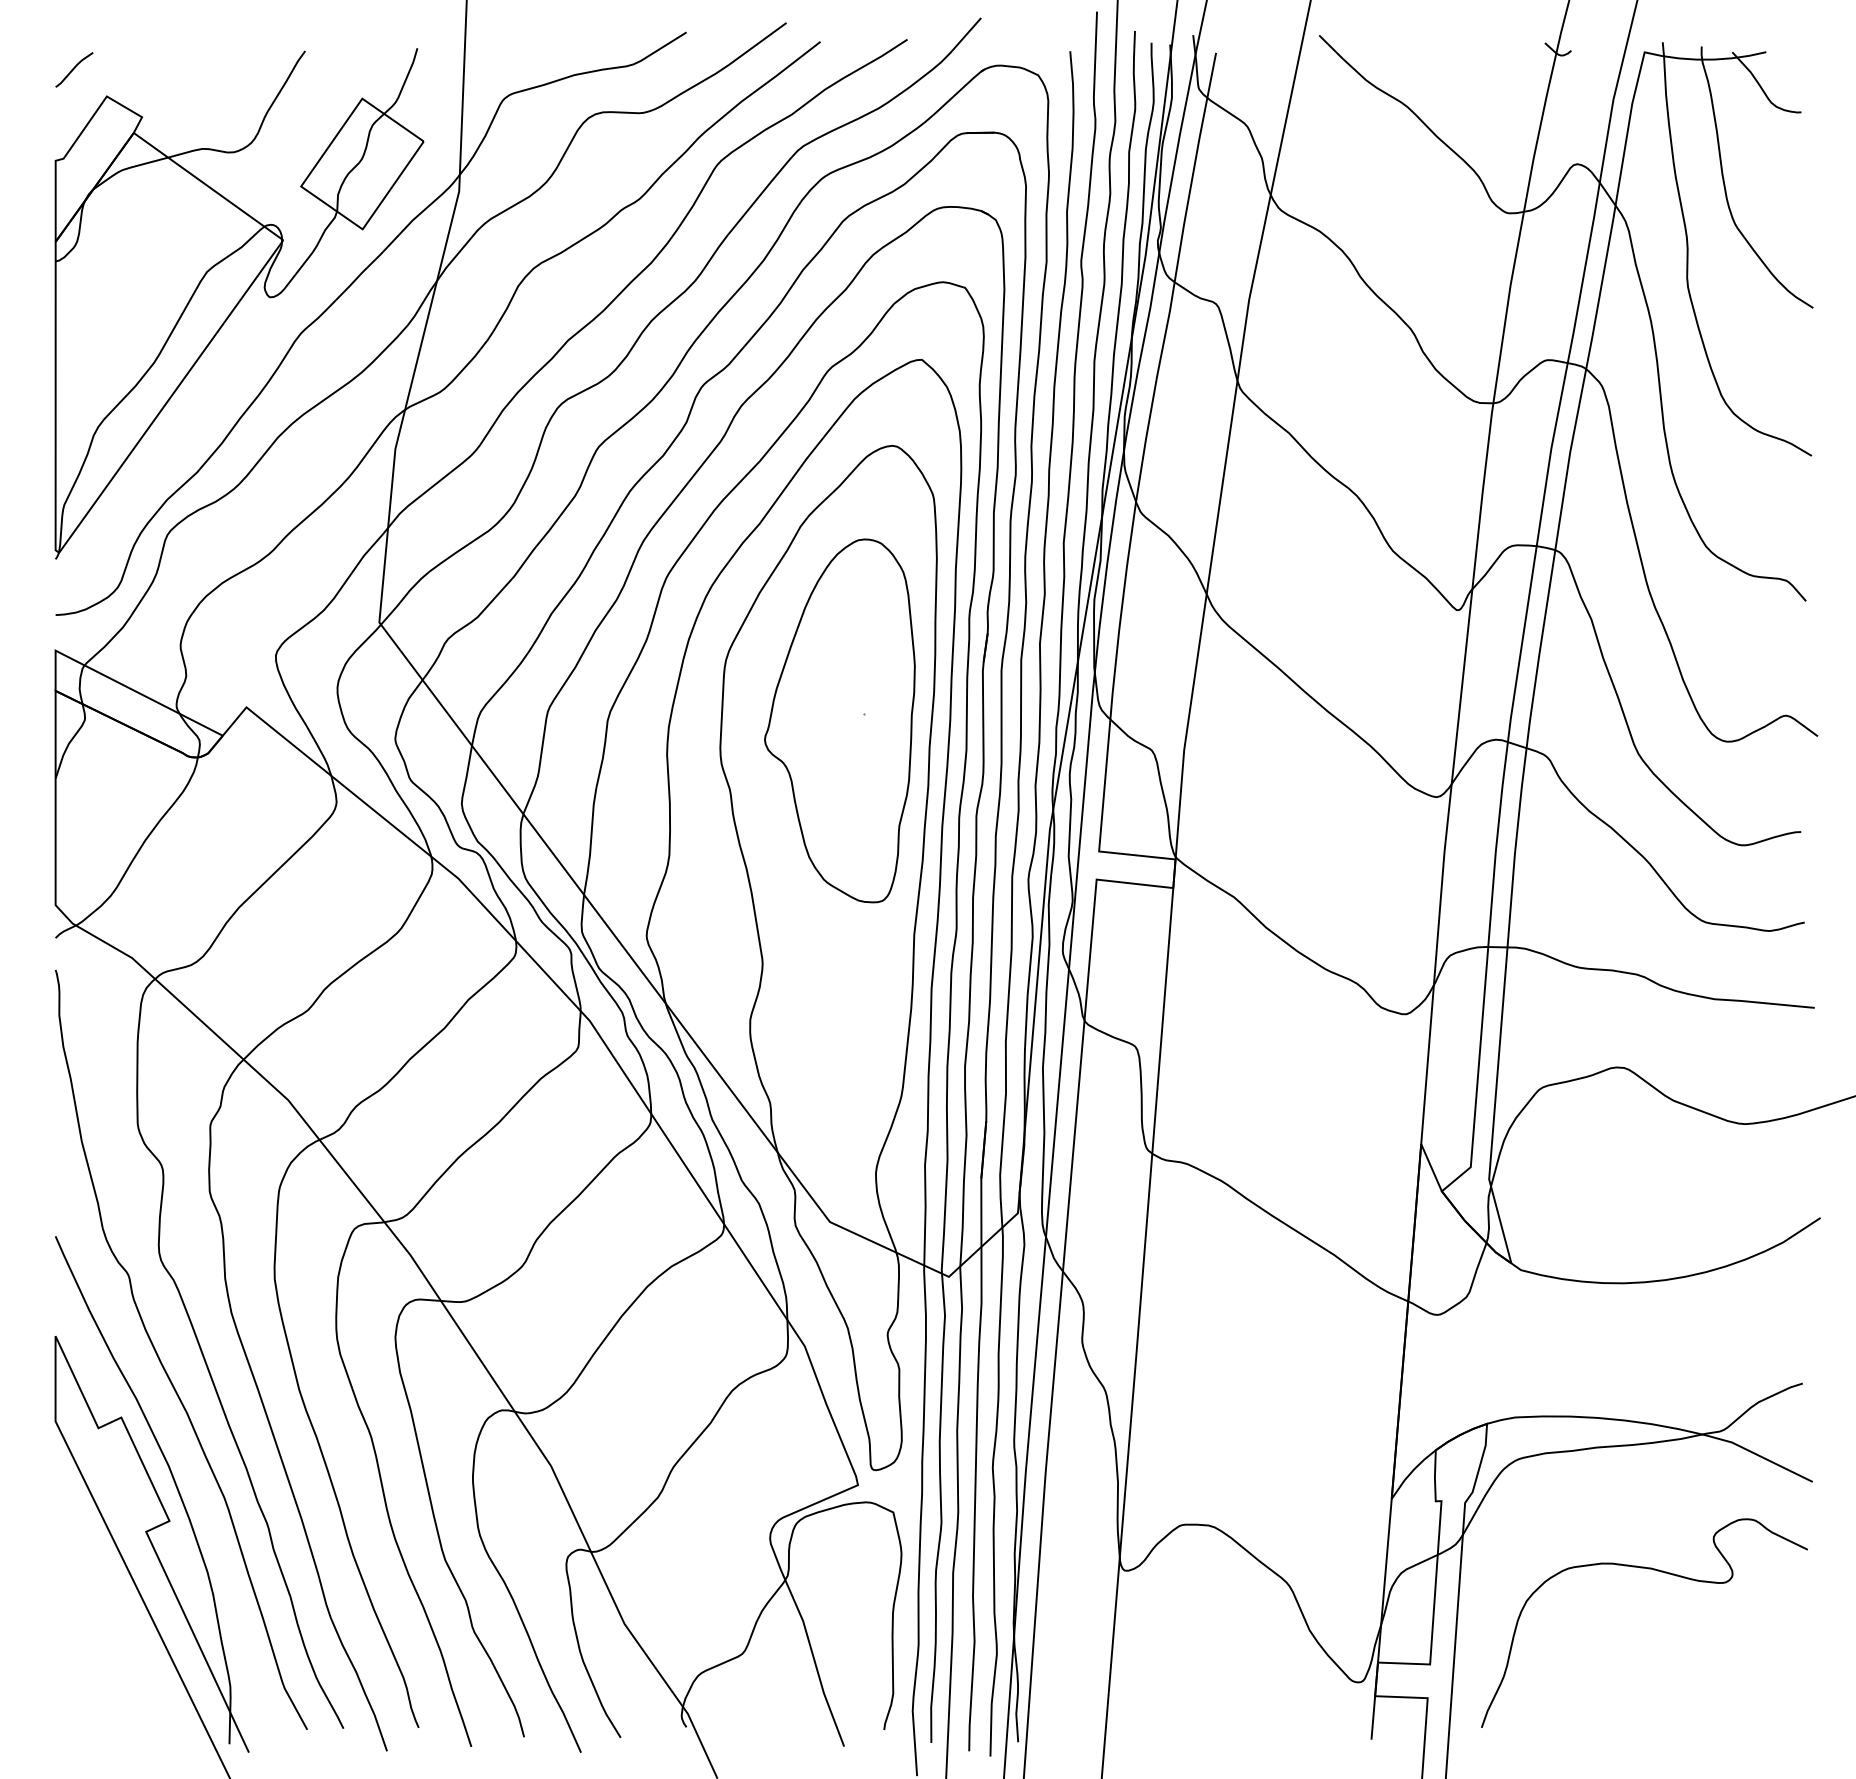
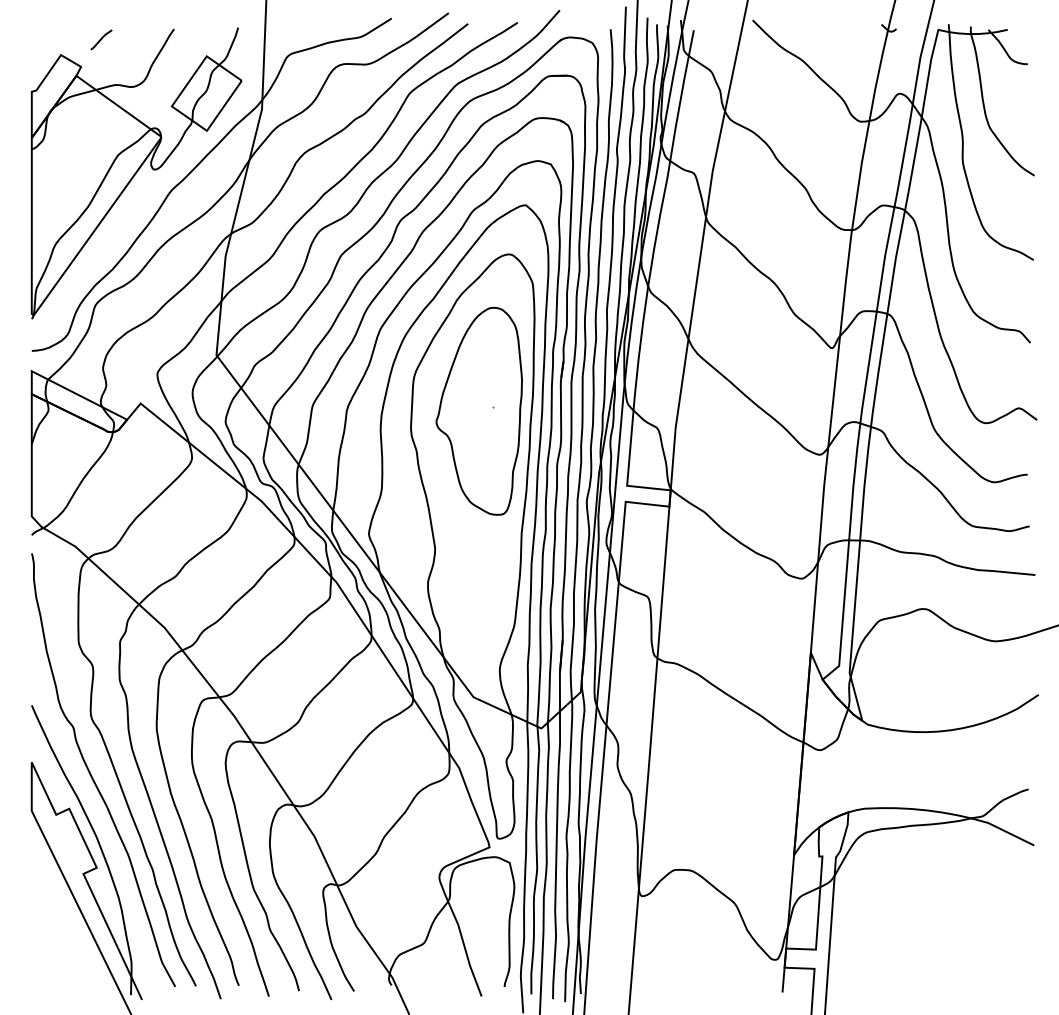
line: (74, 69) -> (101, 39), moved
curve: (1653, 1571) -> (943, 896), removed

